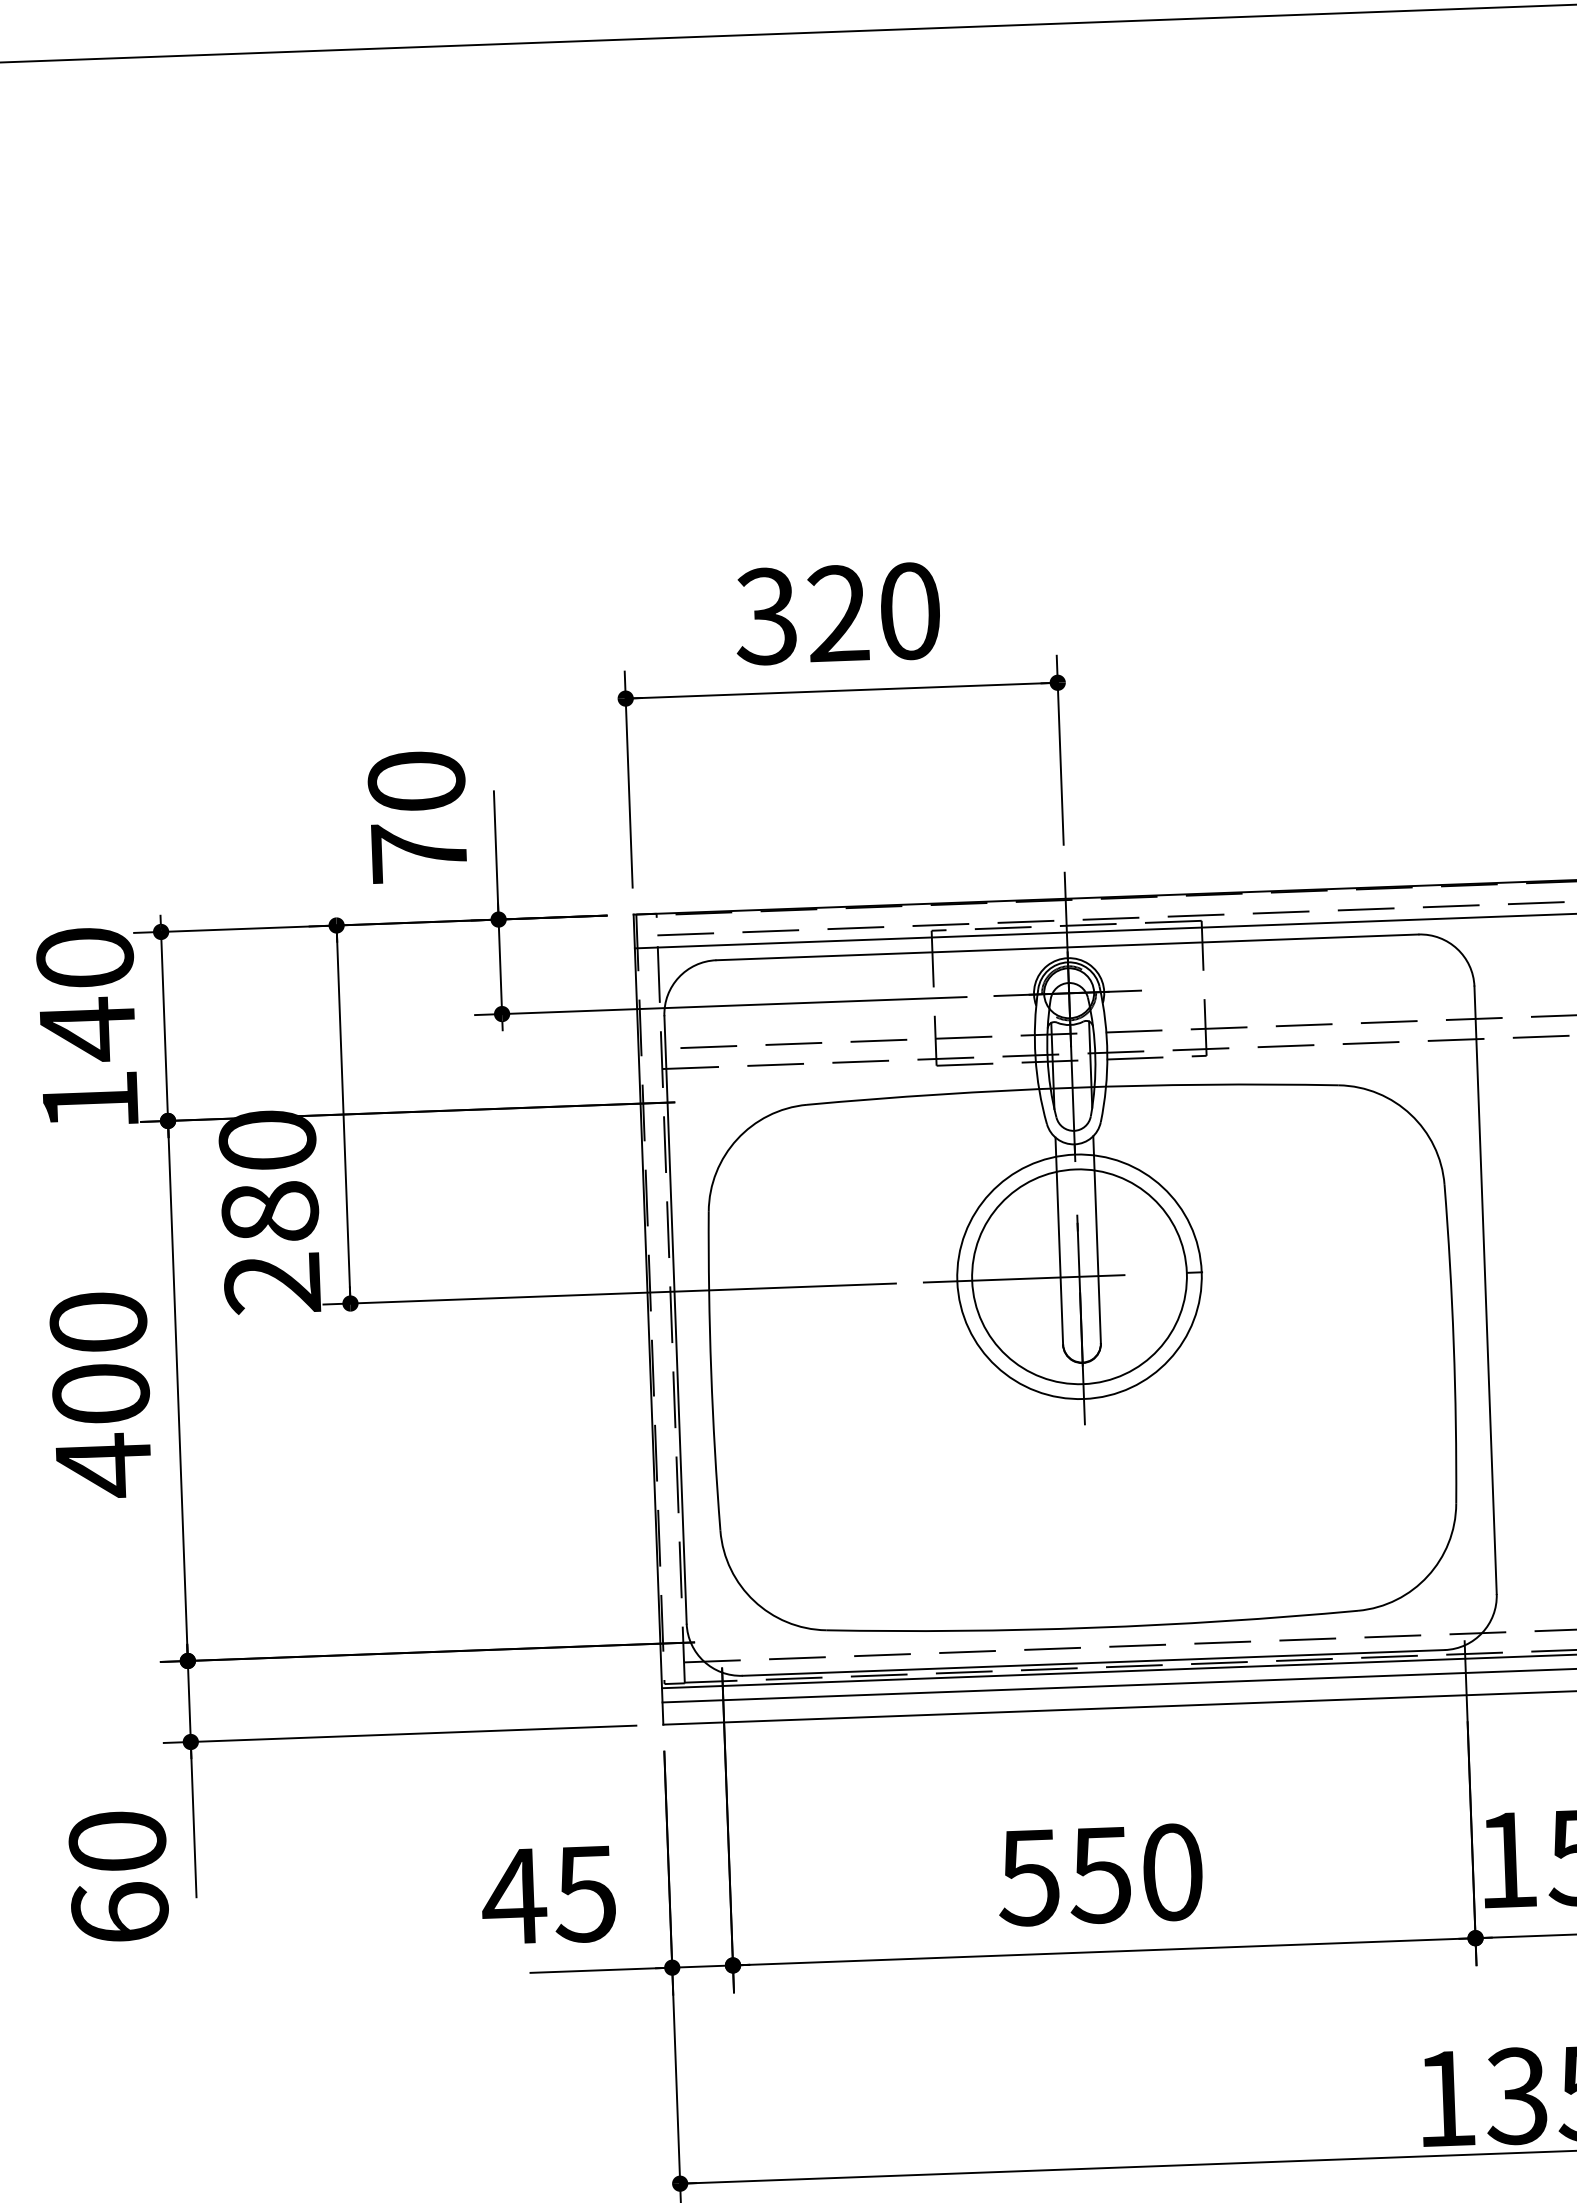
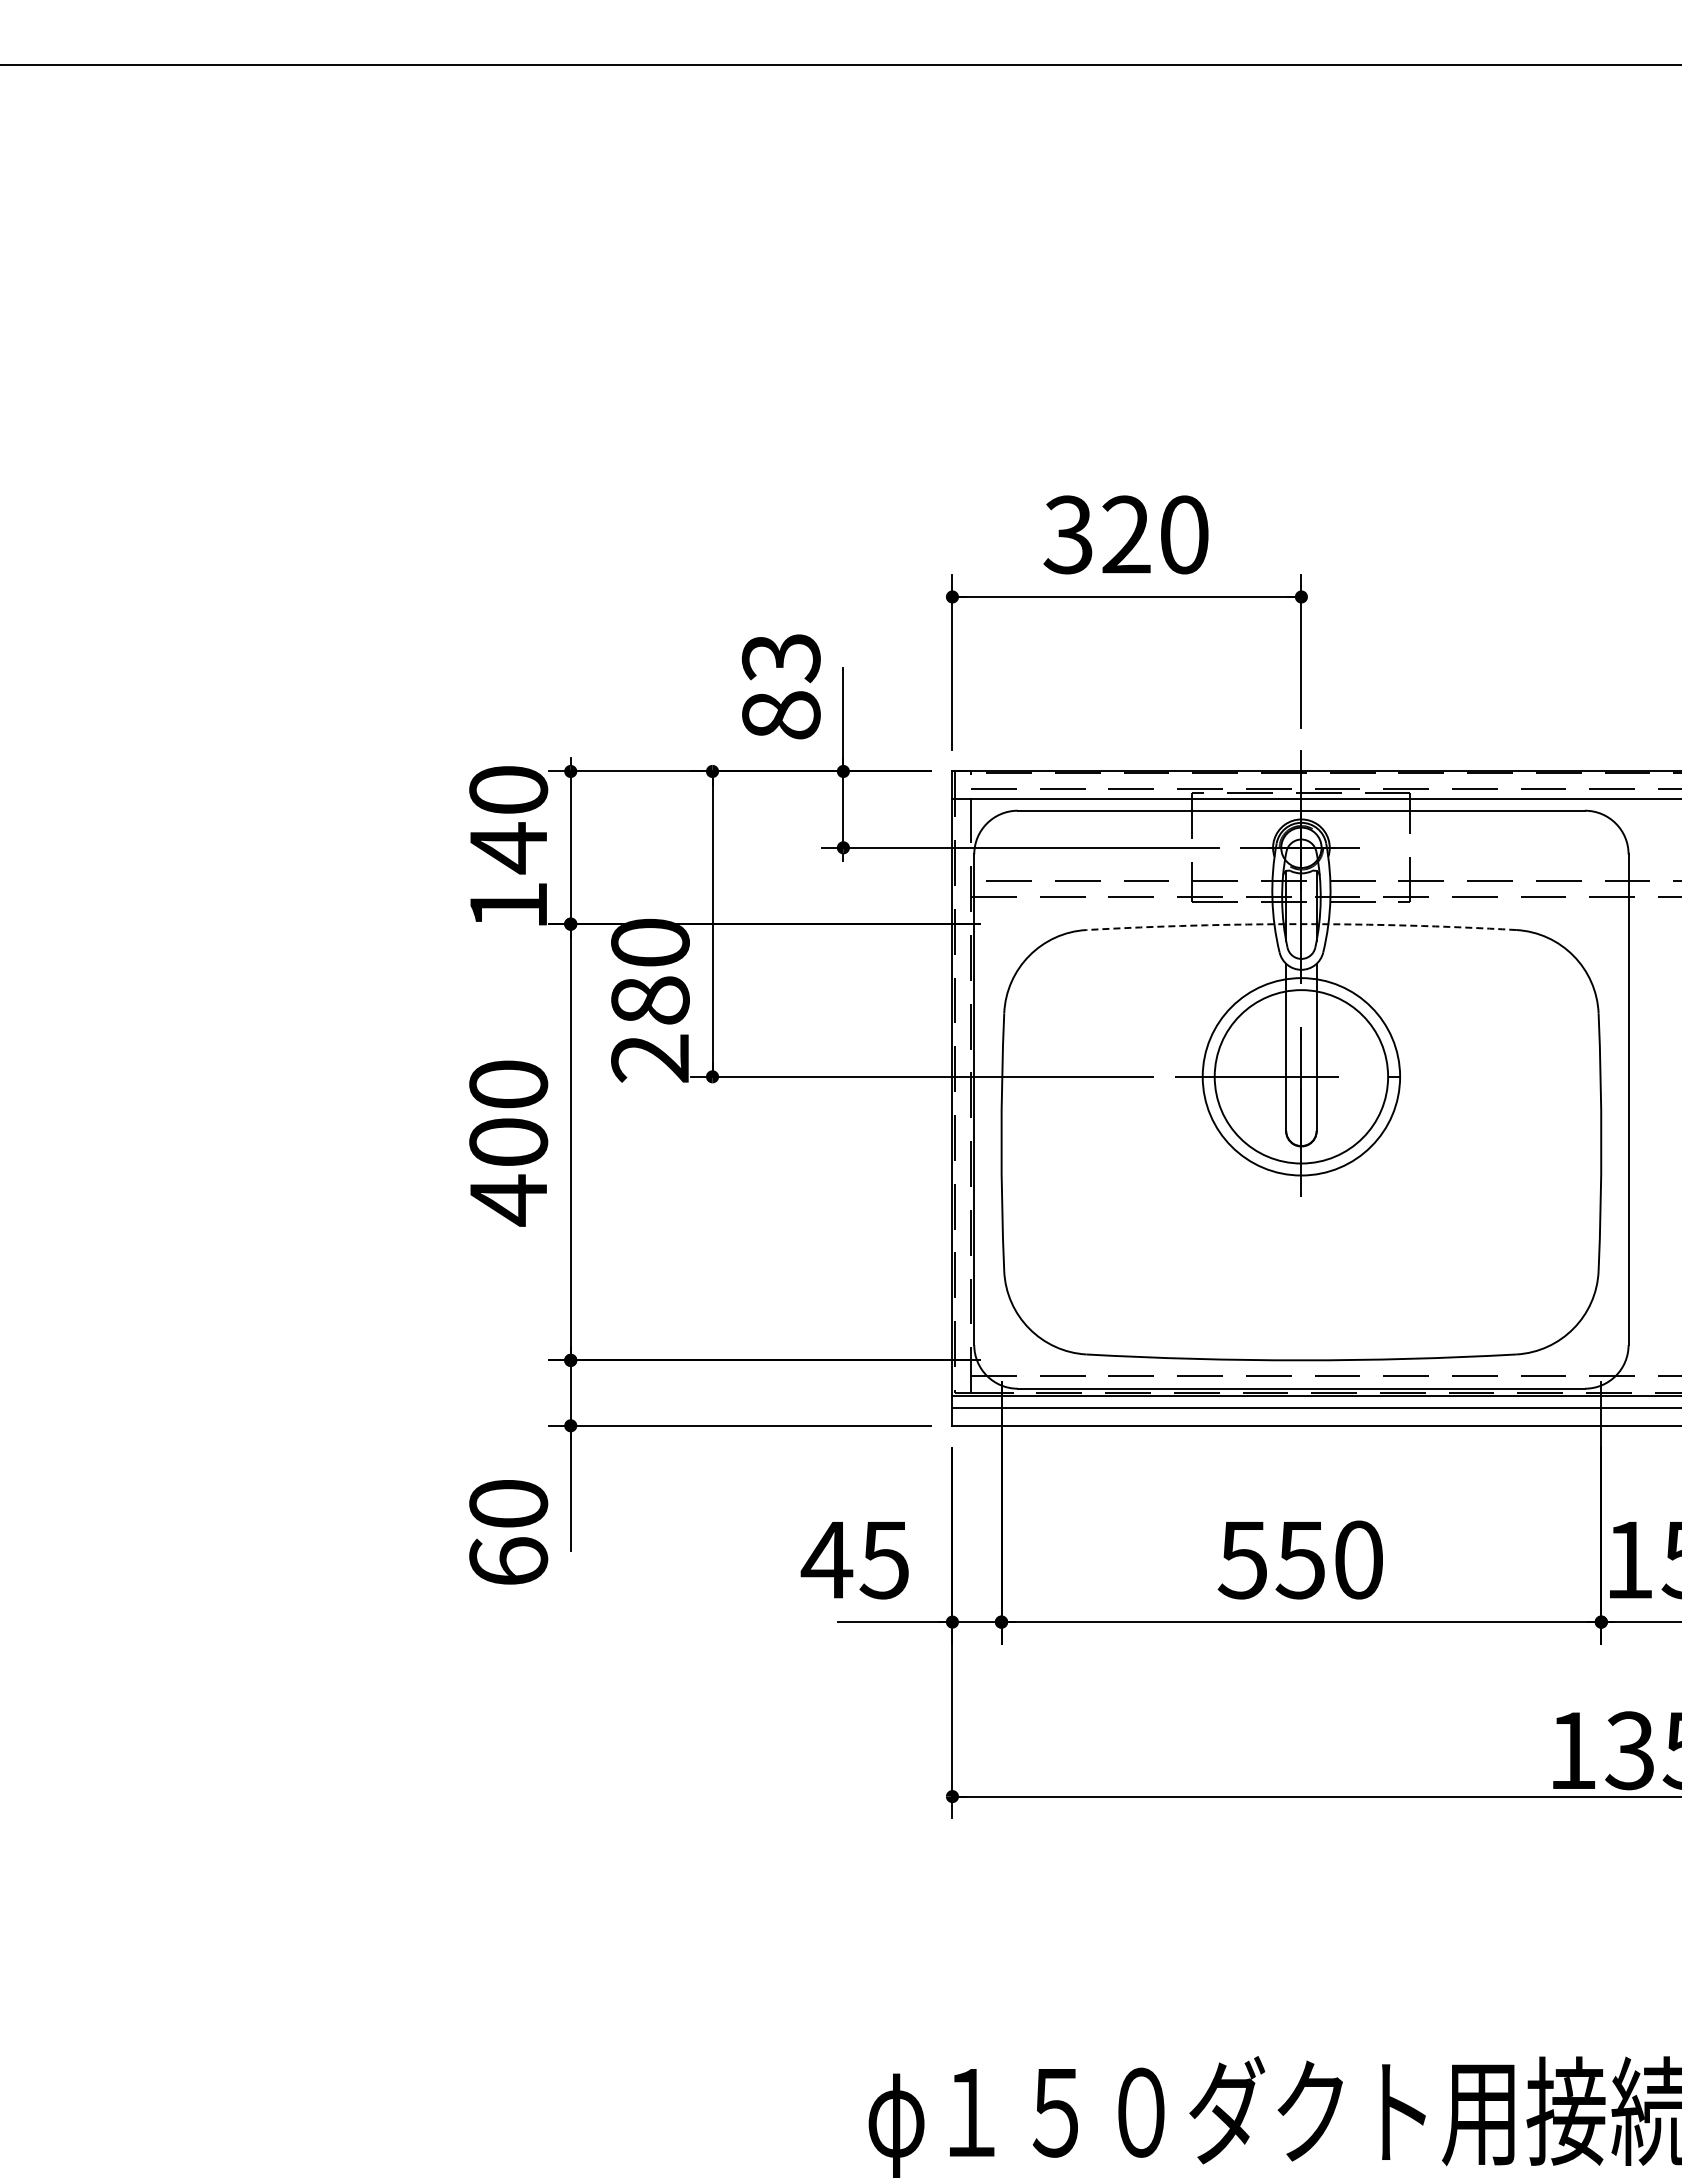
text: (418, 817) -> (781, 686), 70 -> 83
arc: (1072, 1088) -> (1301, 924), solid -> dashed

